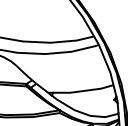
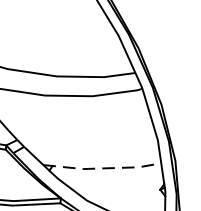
line: (81, 91) -> (103, 168), solid -> dashed

